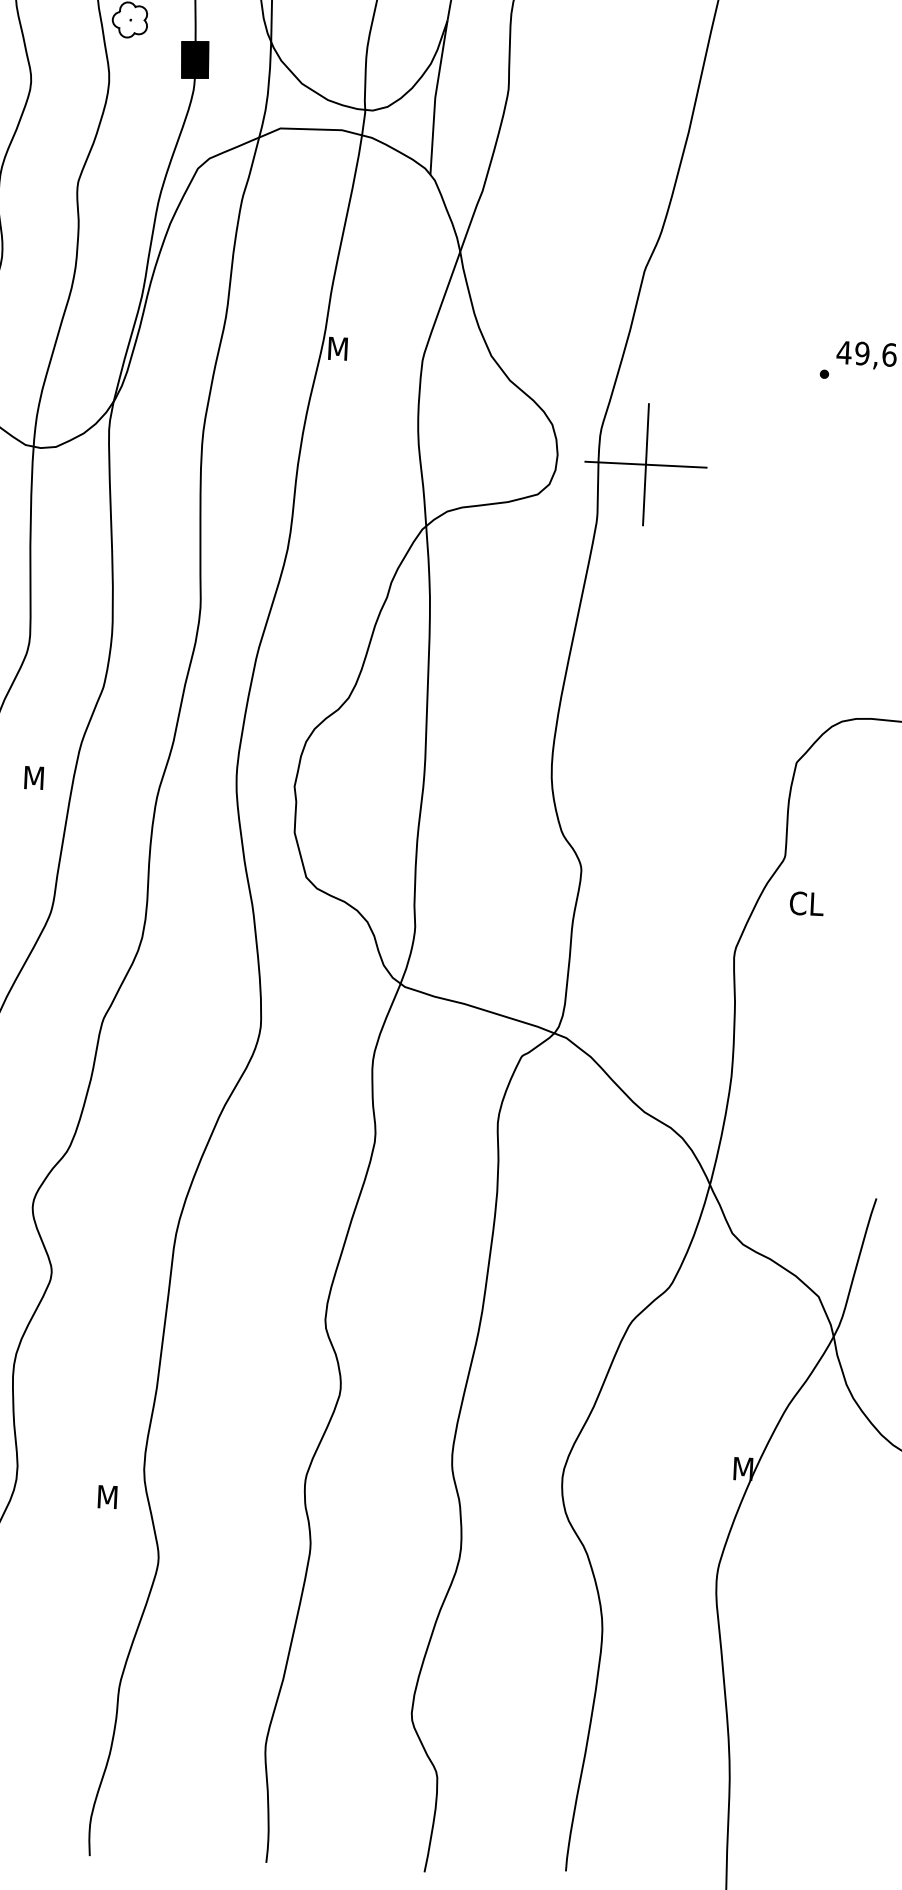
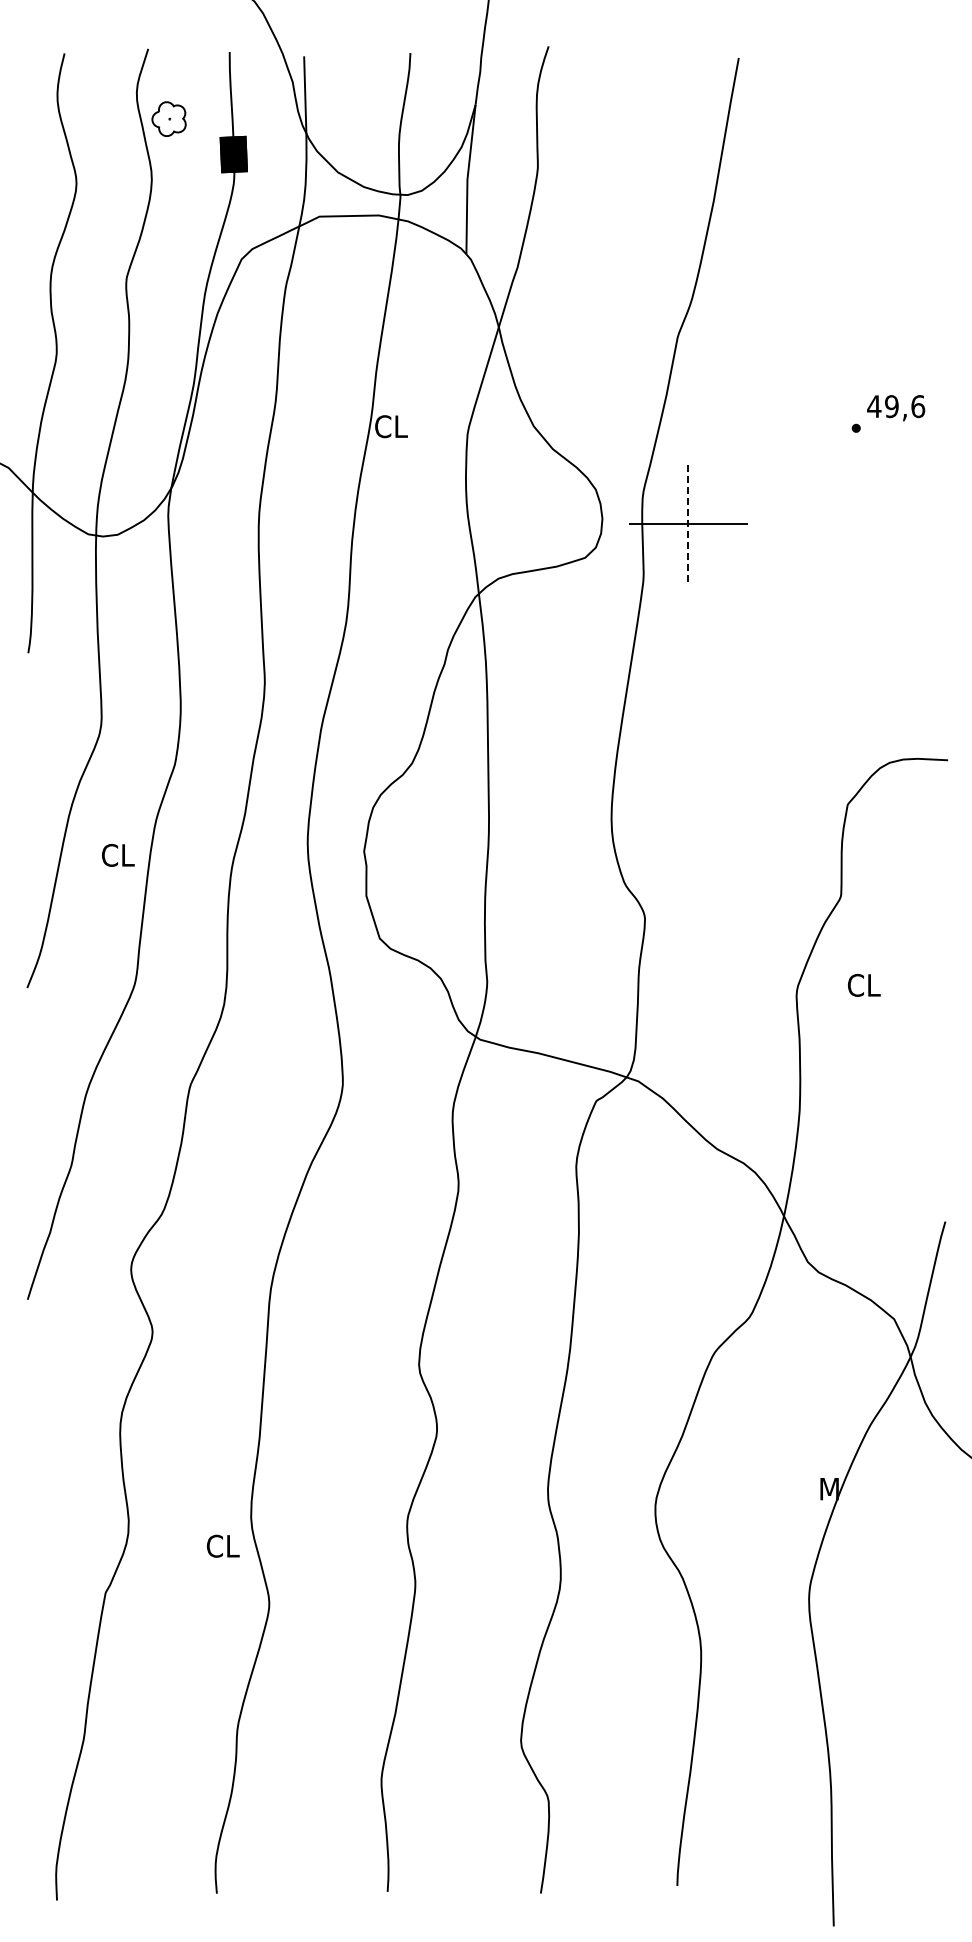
text: (344, 348) -> (391, 426), M -> CL
line: (646, 465) -> (688, 524), solid -> dashed
text: (40, 777) -> (118, 854), M -> CL
text: (807, 903) -> (864, 985), moved
text: (113, 1496) -> (222, 1545), M -> CL

